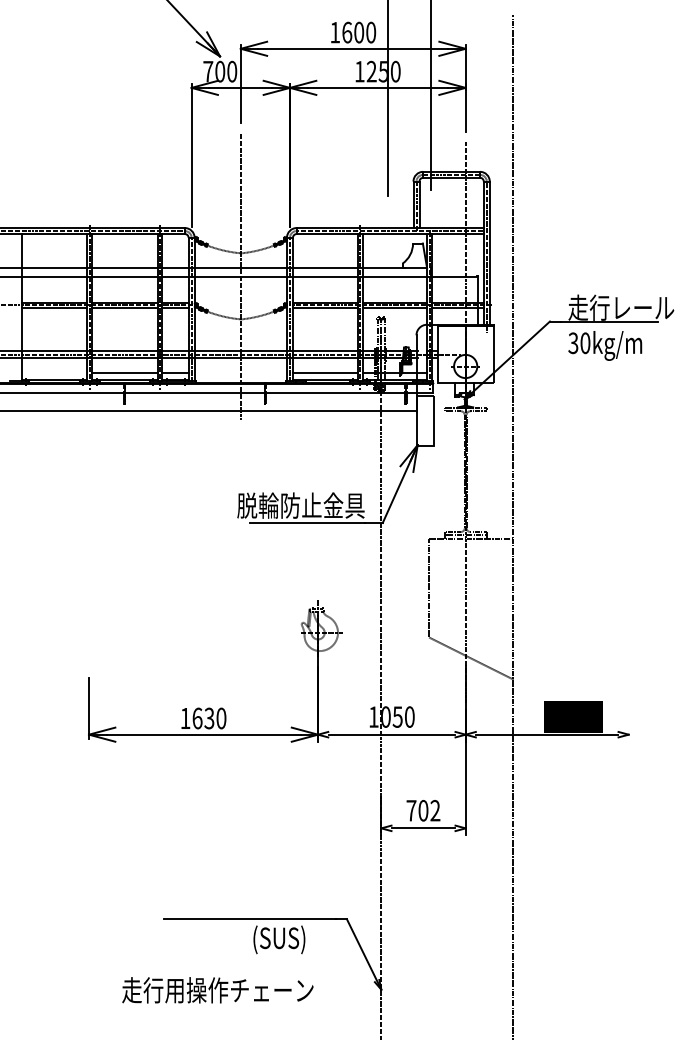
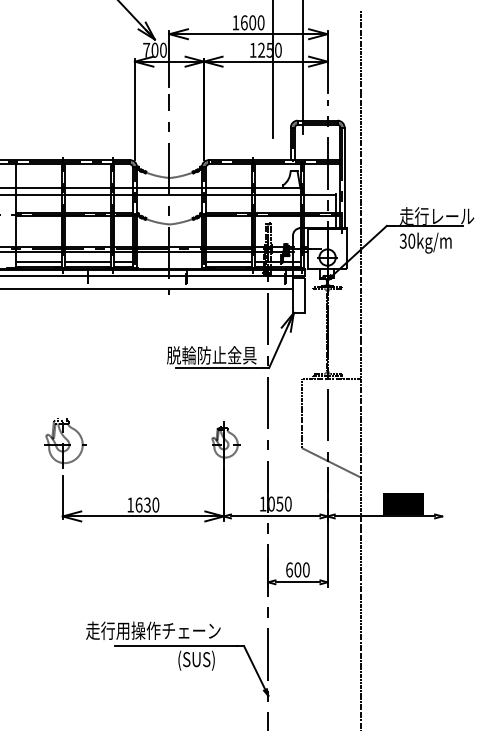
line: (54, 372) -> (38, 261), added
part: (93, 626) -> (65, 440), added
text: (423, 810) -> (297, 569), 702 -> 600
text: (217, 990) -> (153, 630), moved

